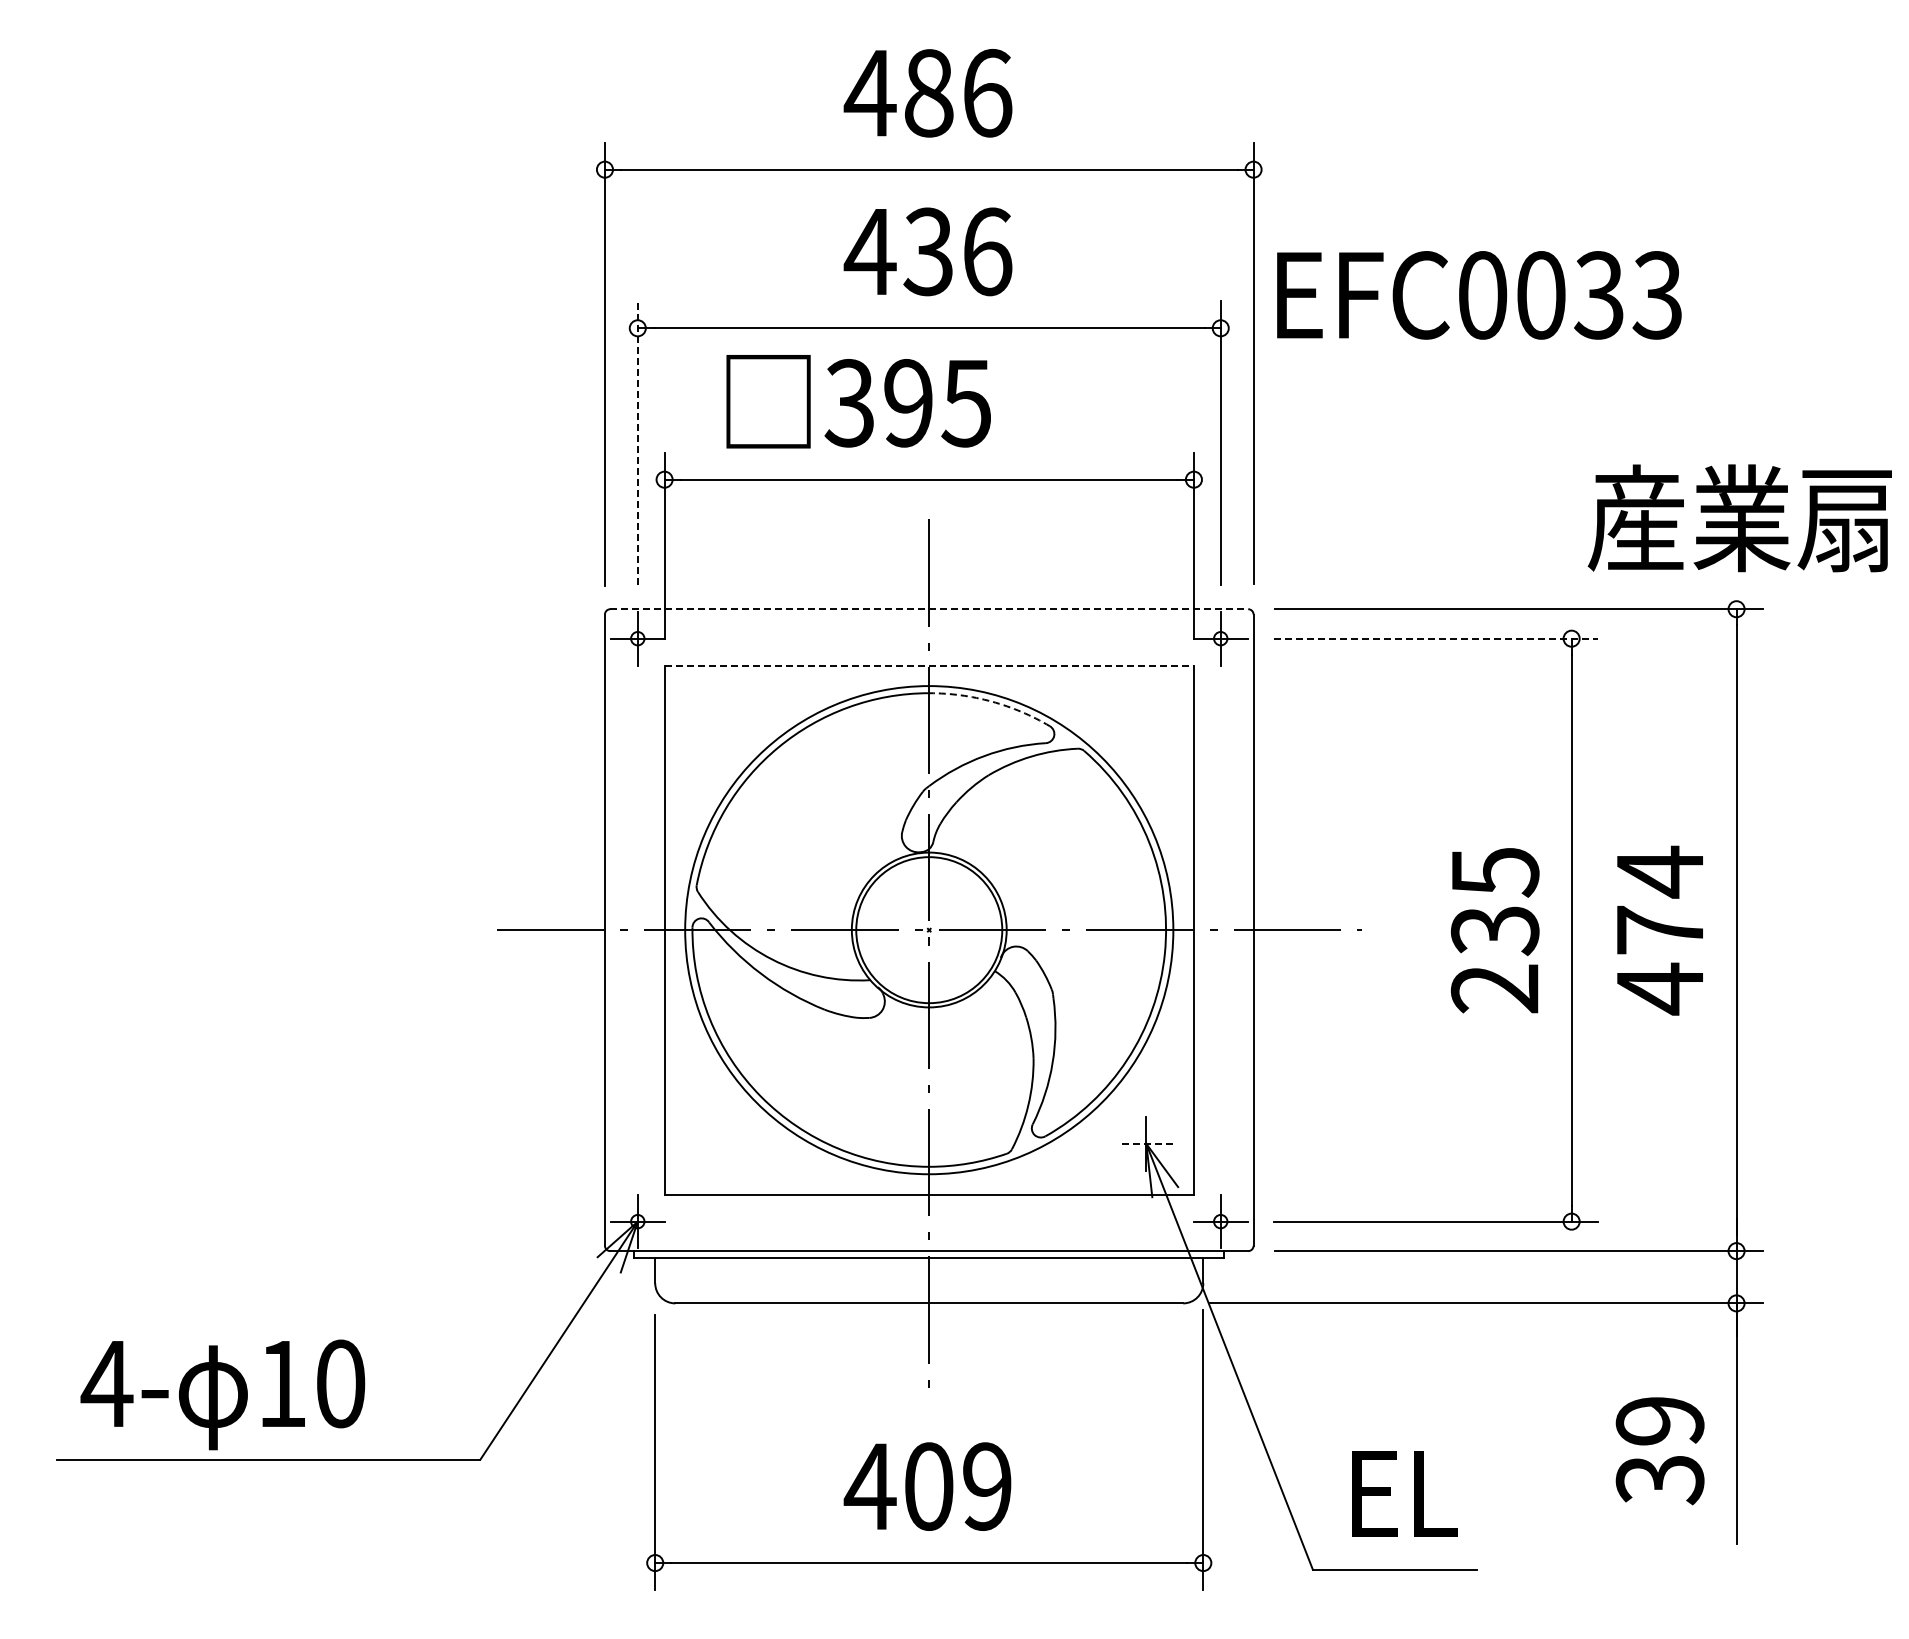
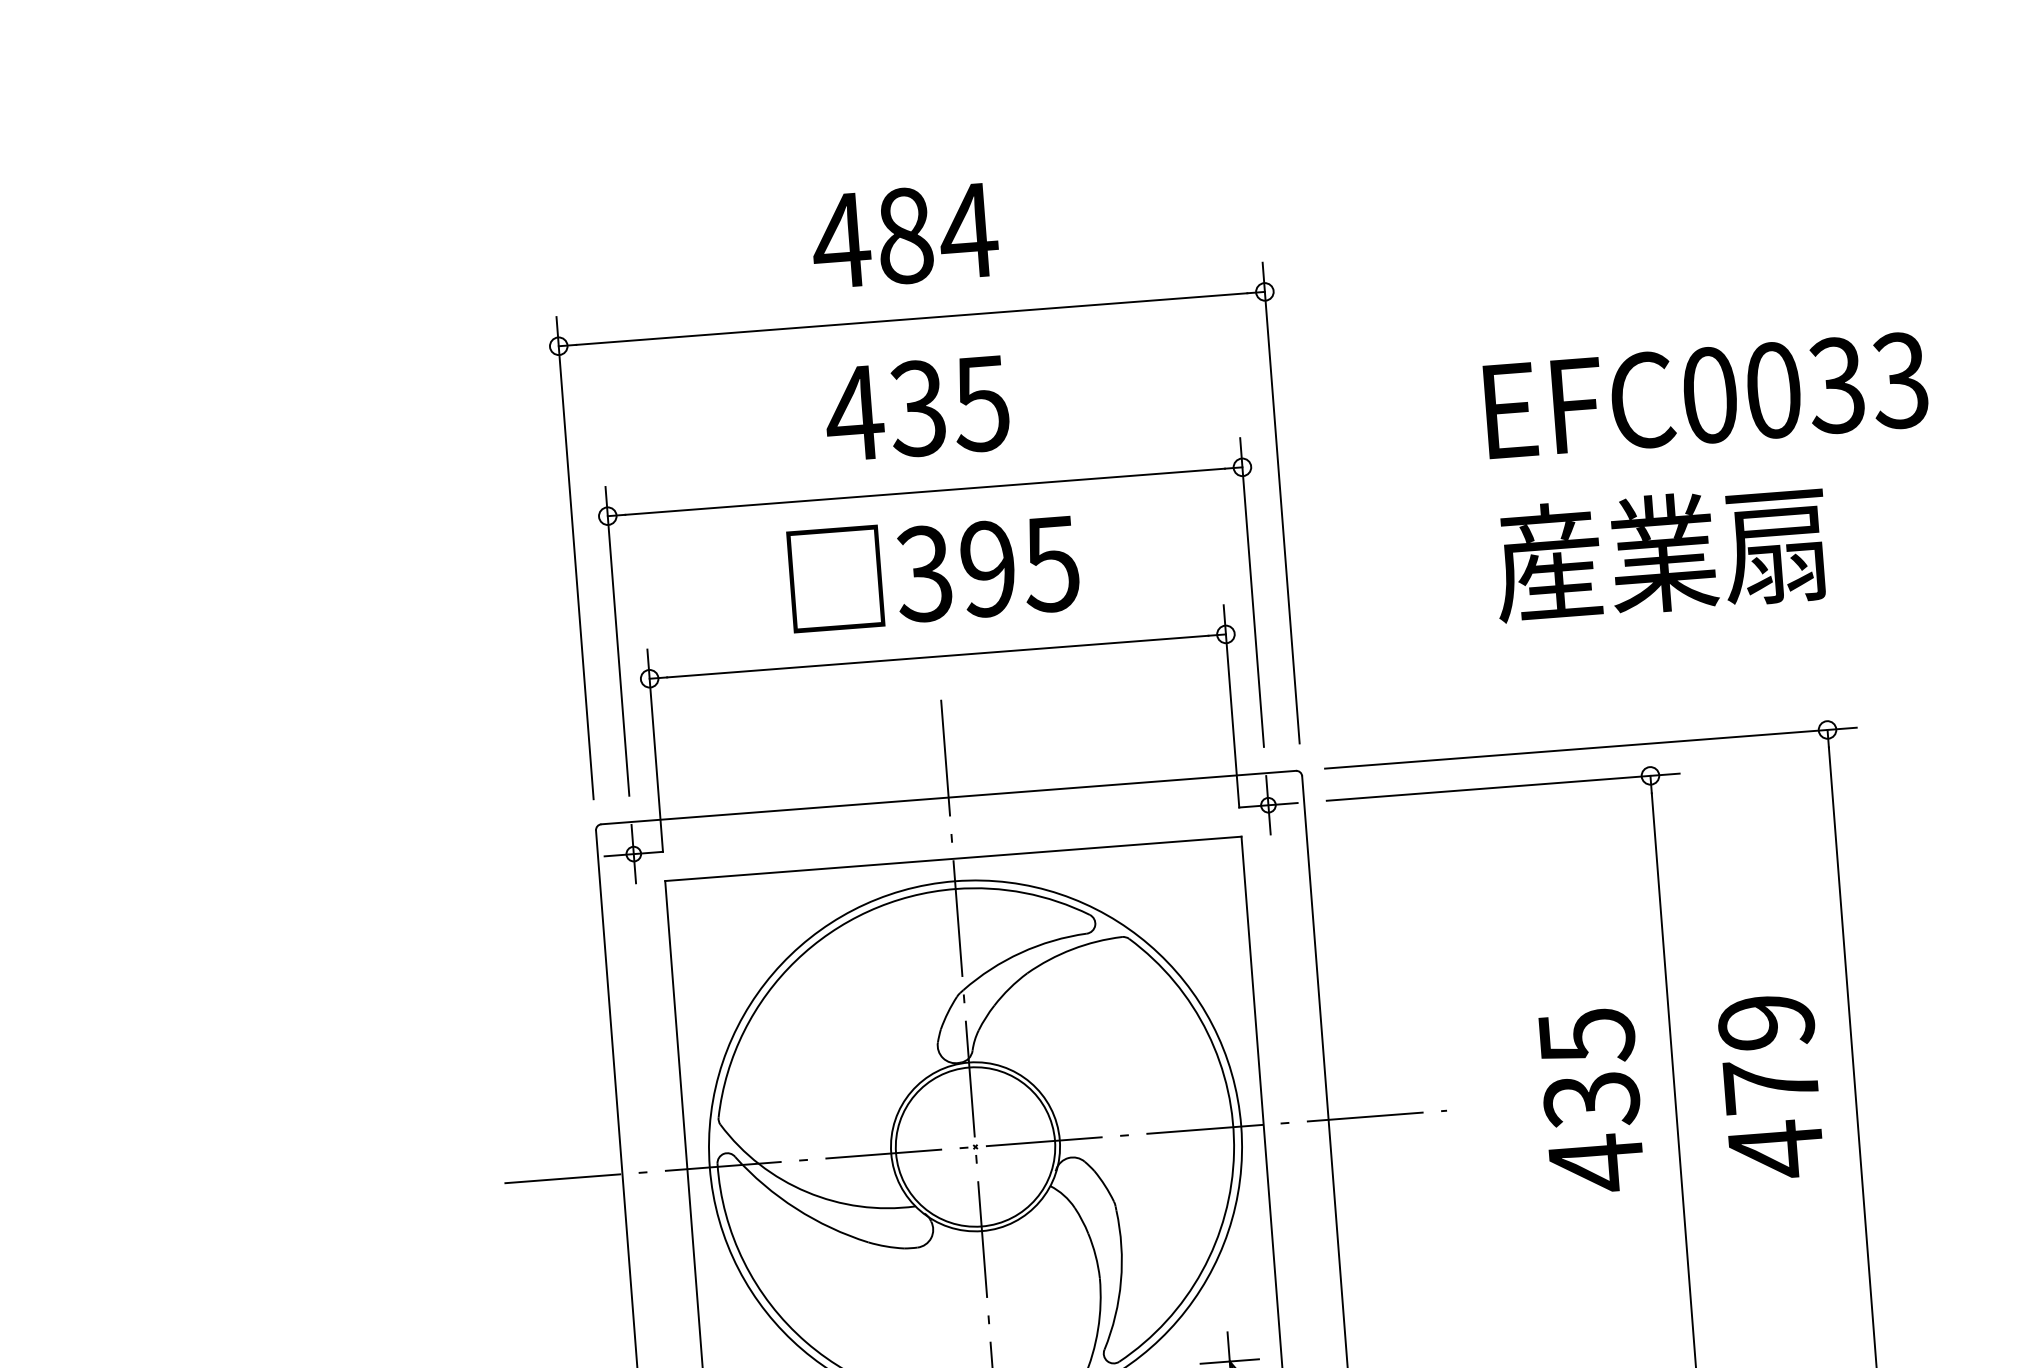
text: (986, 93) -> (967, 231), 486 -> 484
text: (986, 251) -> (980, 403), 436 -> 435
text: (1479, 295) -> (1706, 395), moved
text: (858, 401) -> (933, 571), moved
line: (637, 443) -> (617, 641), dashed -> solid
text: (1739, 518) -> (1660, 553), moved
line: (929, 609) -> (948, 797), dashed -> solid
line: (1436, 638) -> (1503, 786), dashed -> solid
line: (929, 665) -> (953, 858), dashed -> solid
arc: (991, 701) -> (1024, 892), dashed -> solid
text: (1659, 871) -> (1765, 1021), 474 -> 479
text: (1494, 988) -> (1595, 1163), 235 -> 435
line: (1146, 1143) -> (1229, 1361), dashed -> solid

